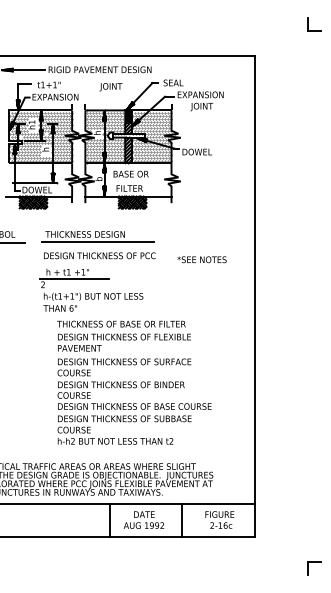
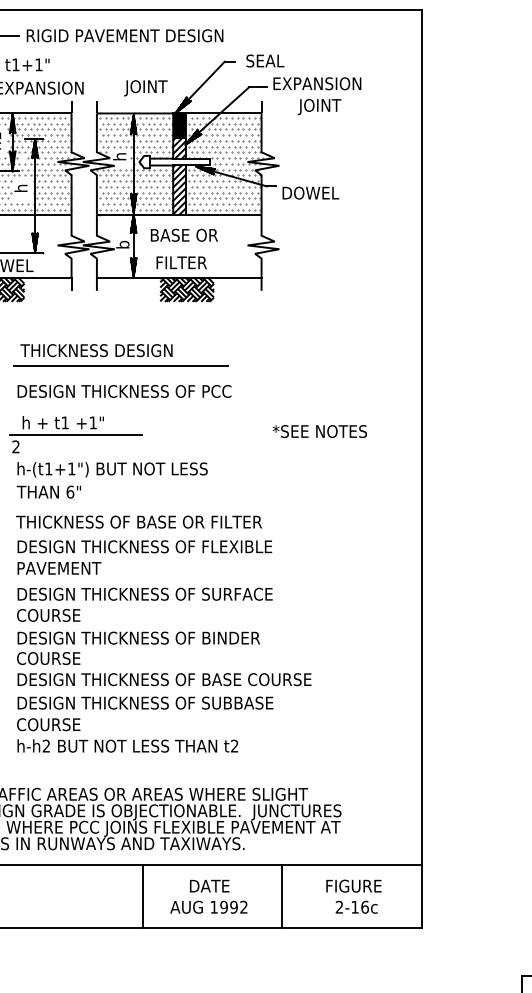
text: (110, 87) -> (144, 88), moved
text: (201, 259) -> (318, 431), moved
text: (134, 382) -> (164, 633), moved

